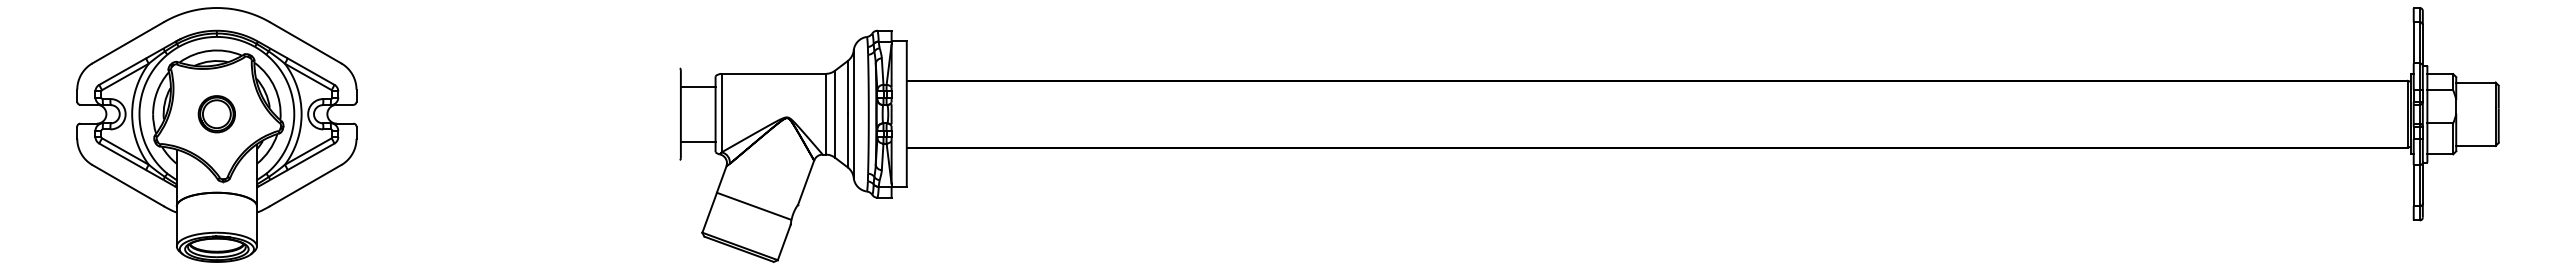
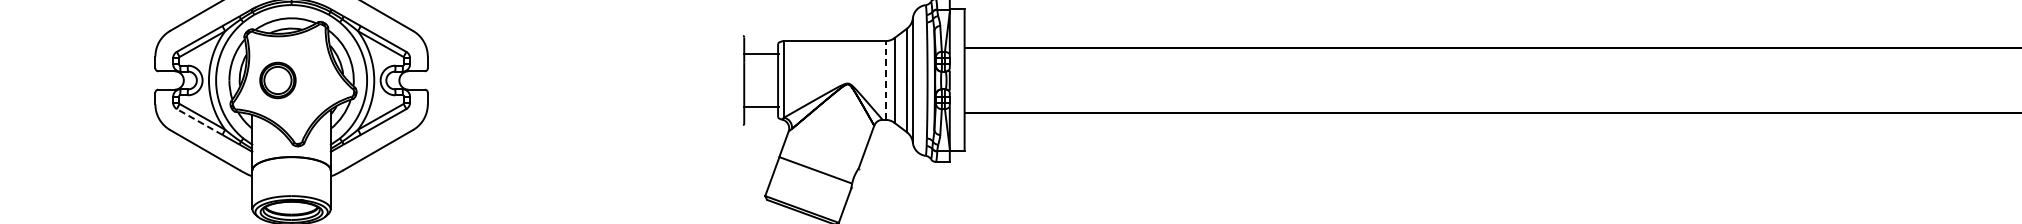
line: (825, 113) -> (885, 79), solid -> dashed
part: (216, 114) -> (277, 80), moved
line: (122, 156) -> (199, 121), solid -> dashed

